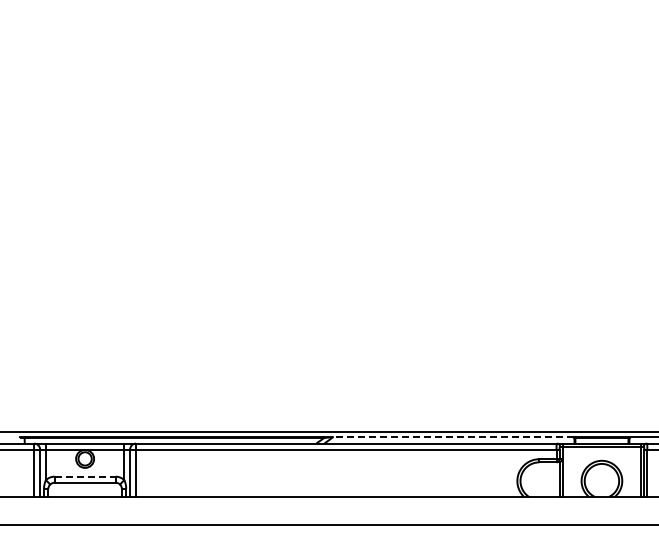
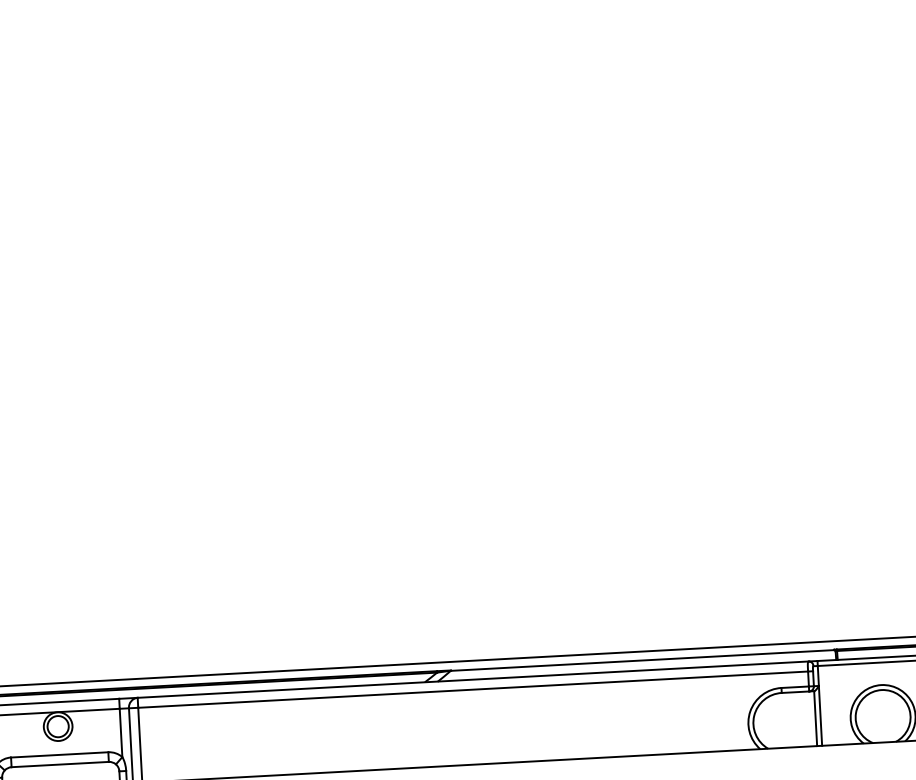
line: (452, 437) -> (641, 660), dashed -> solid
line: (85, 476) -> (60, 754), dashed -> solid

